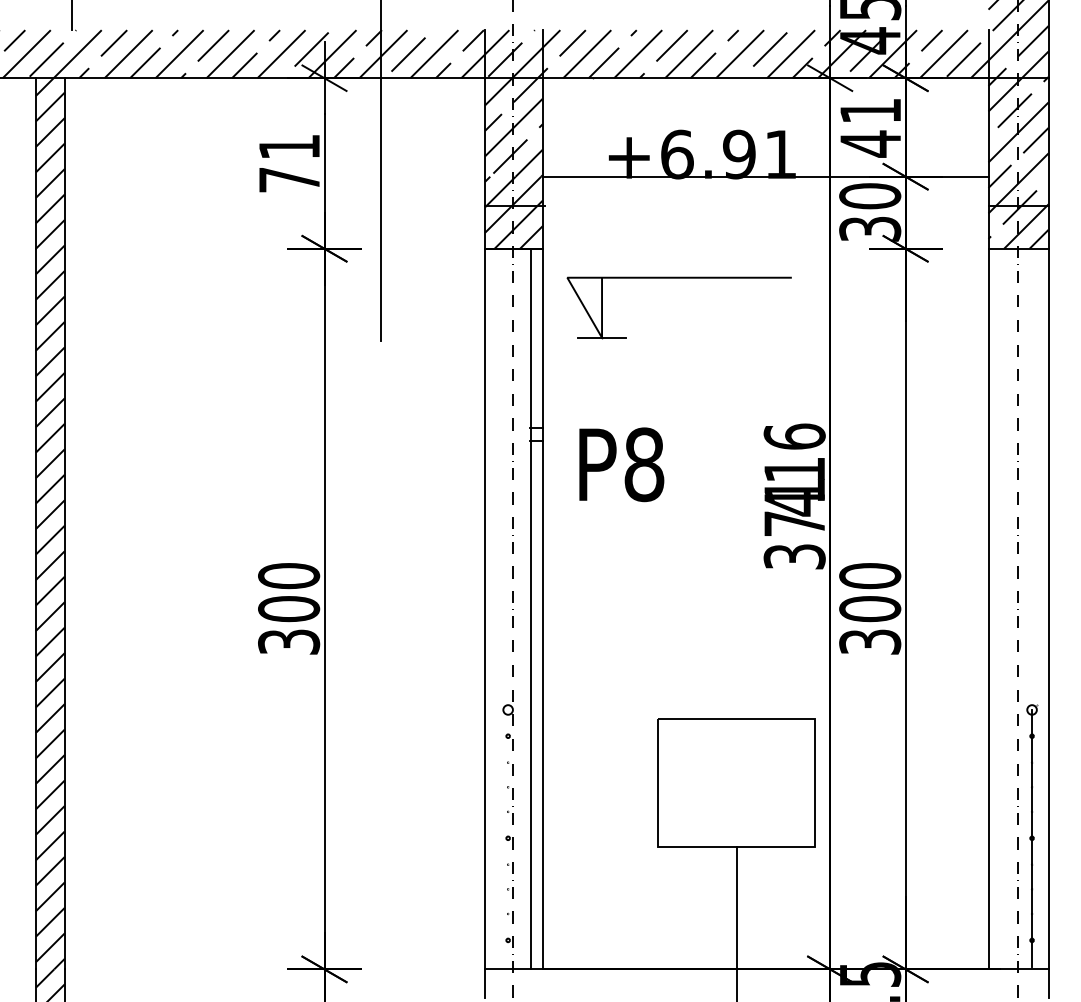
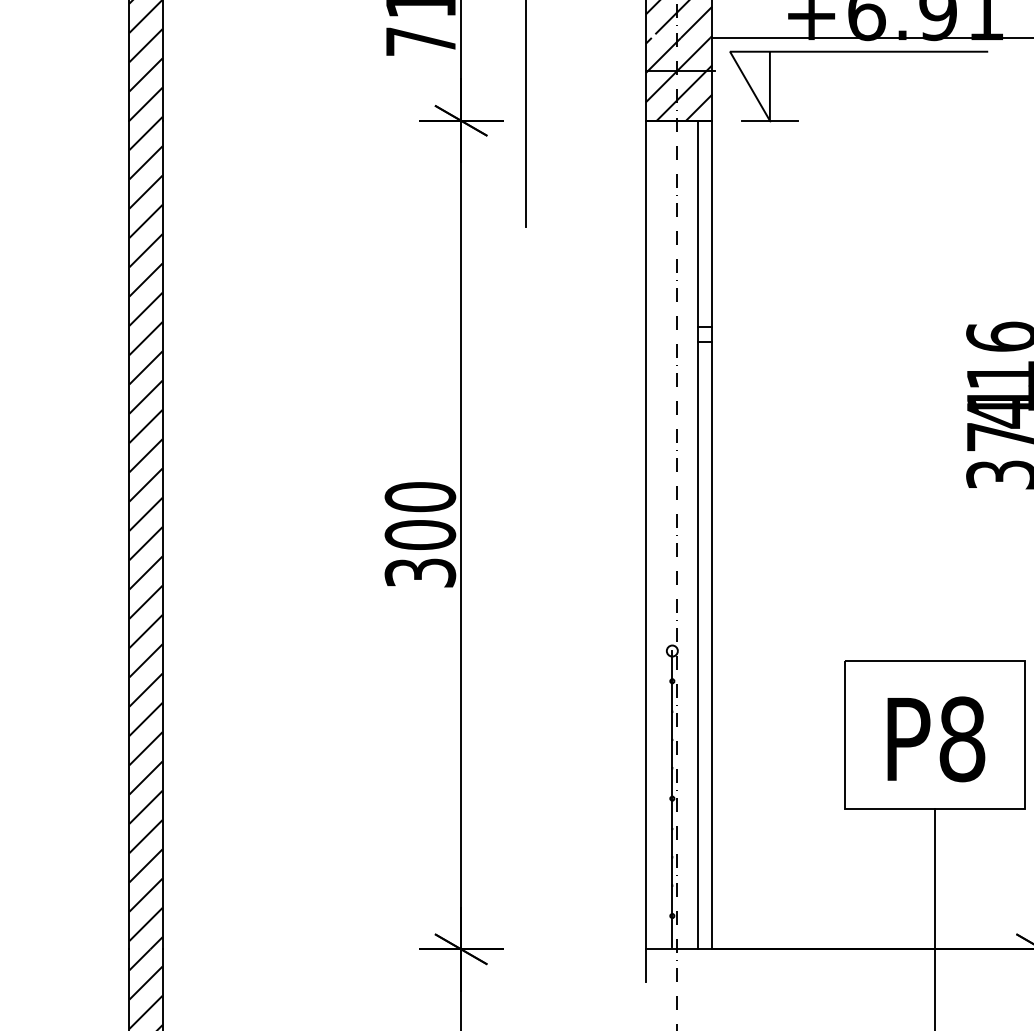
part: (678, 278) -> (857, 52), moved
text: (621, 464) -> (936, 739), moved
line: (508, 837) -> (672, 797), added

